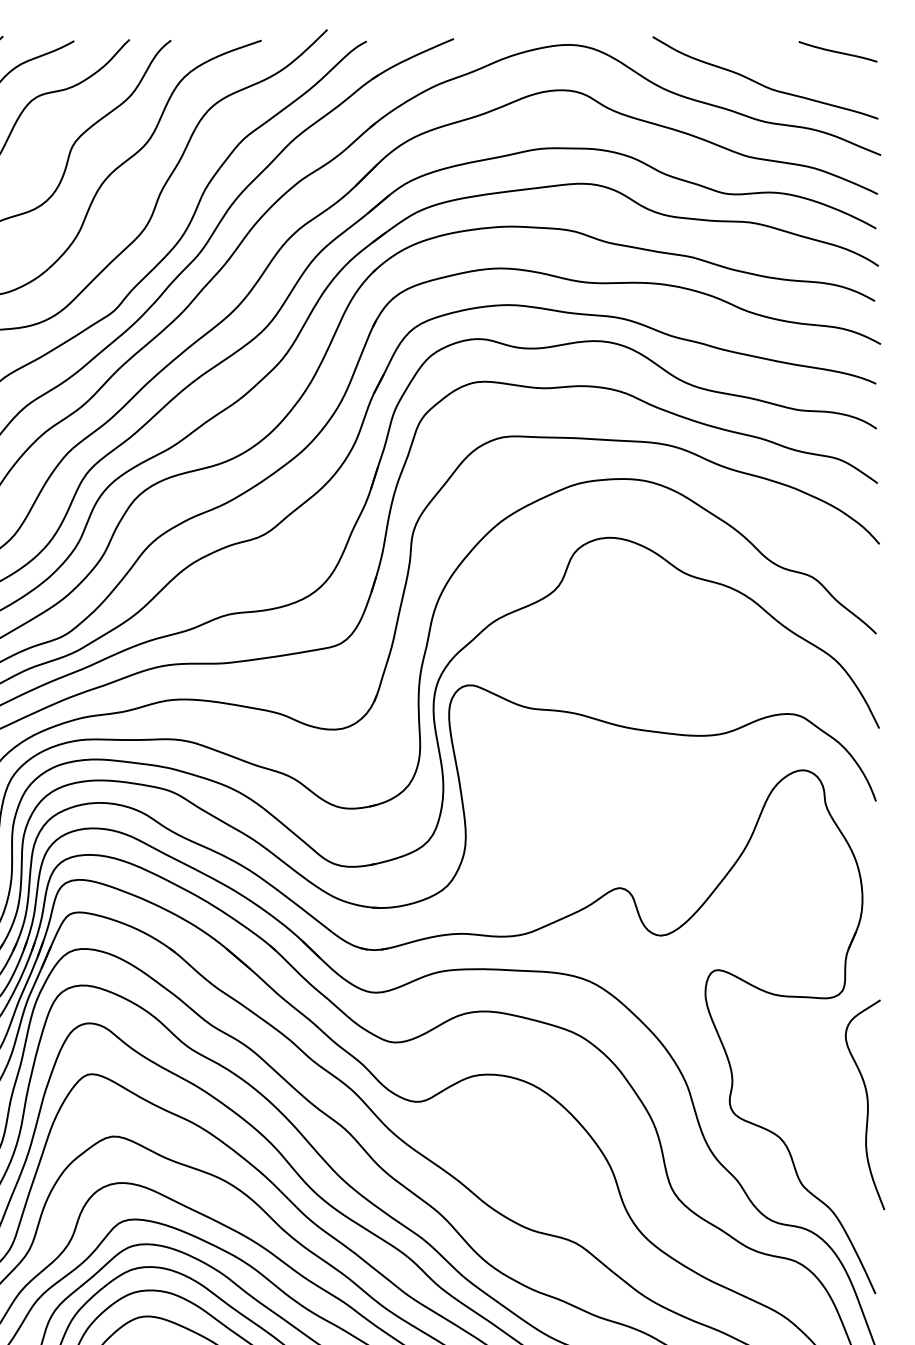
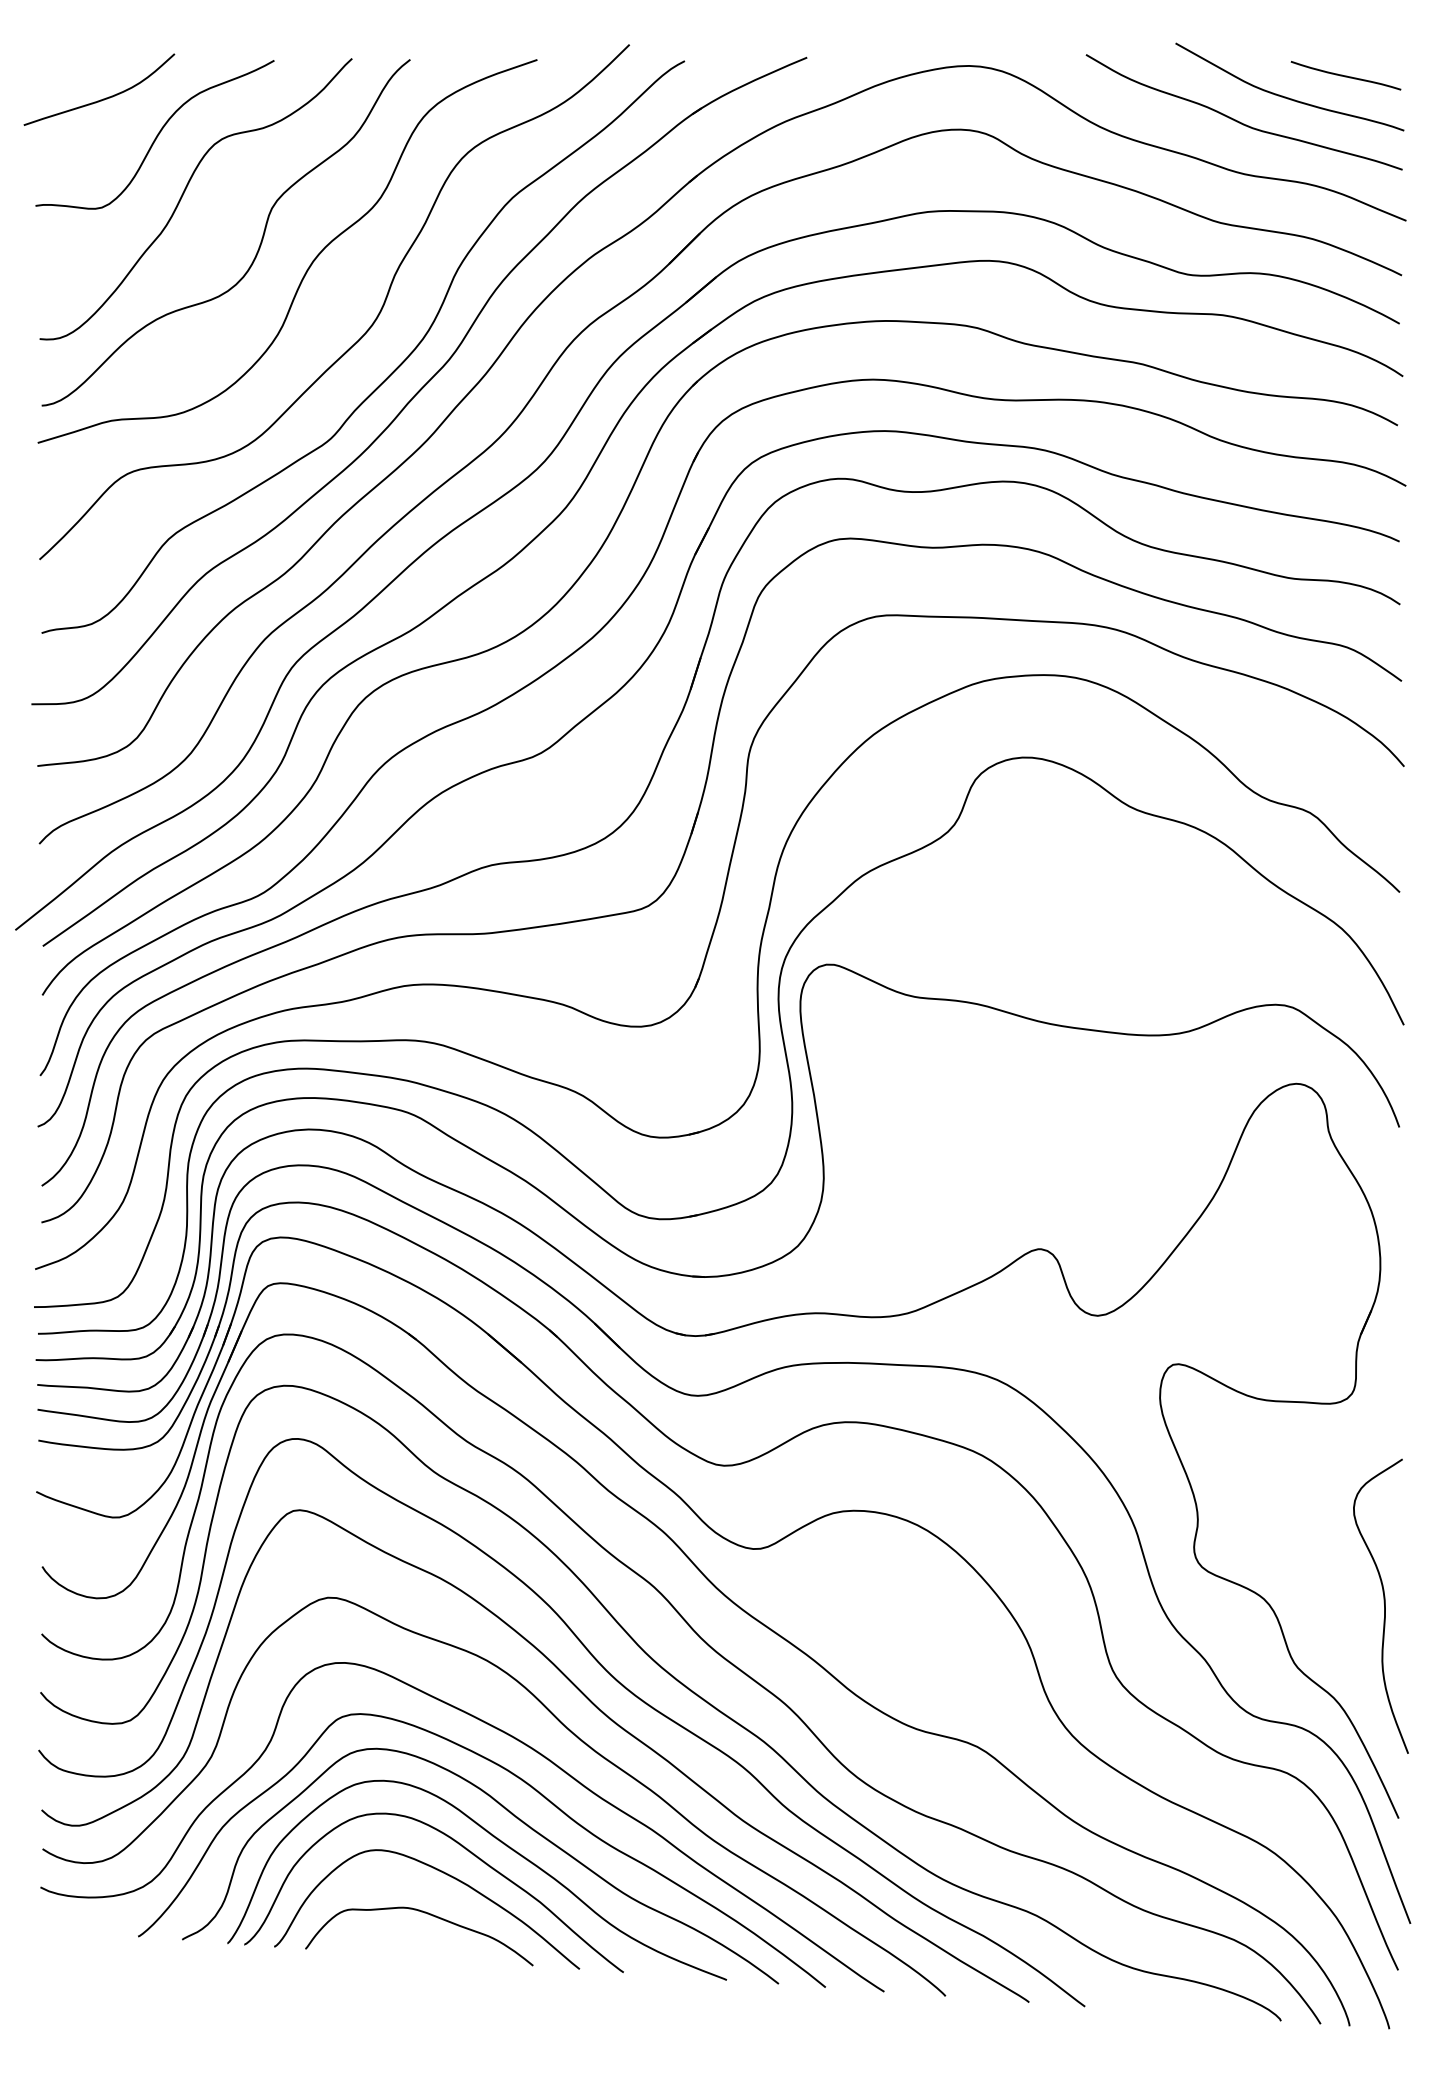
curve: (794, 66) -> (1285, 96), added
curve: (867, 1104) -> (1384, 1605), moved

